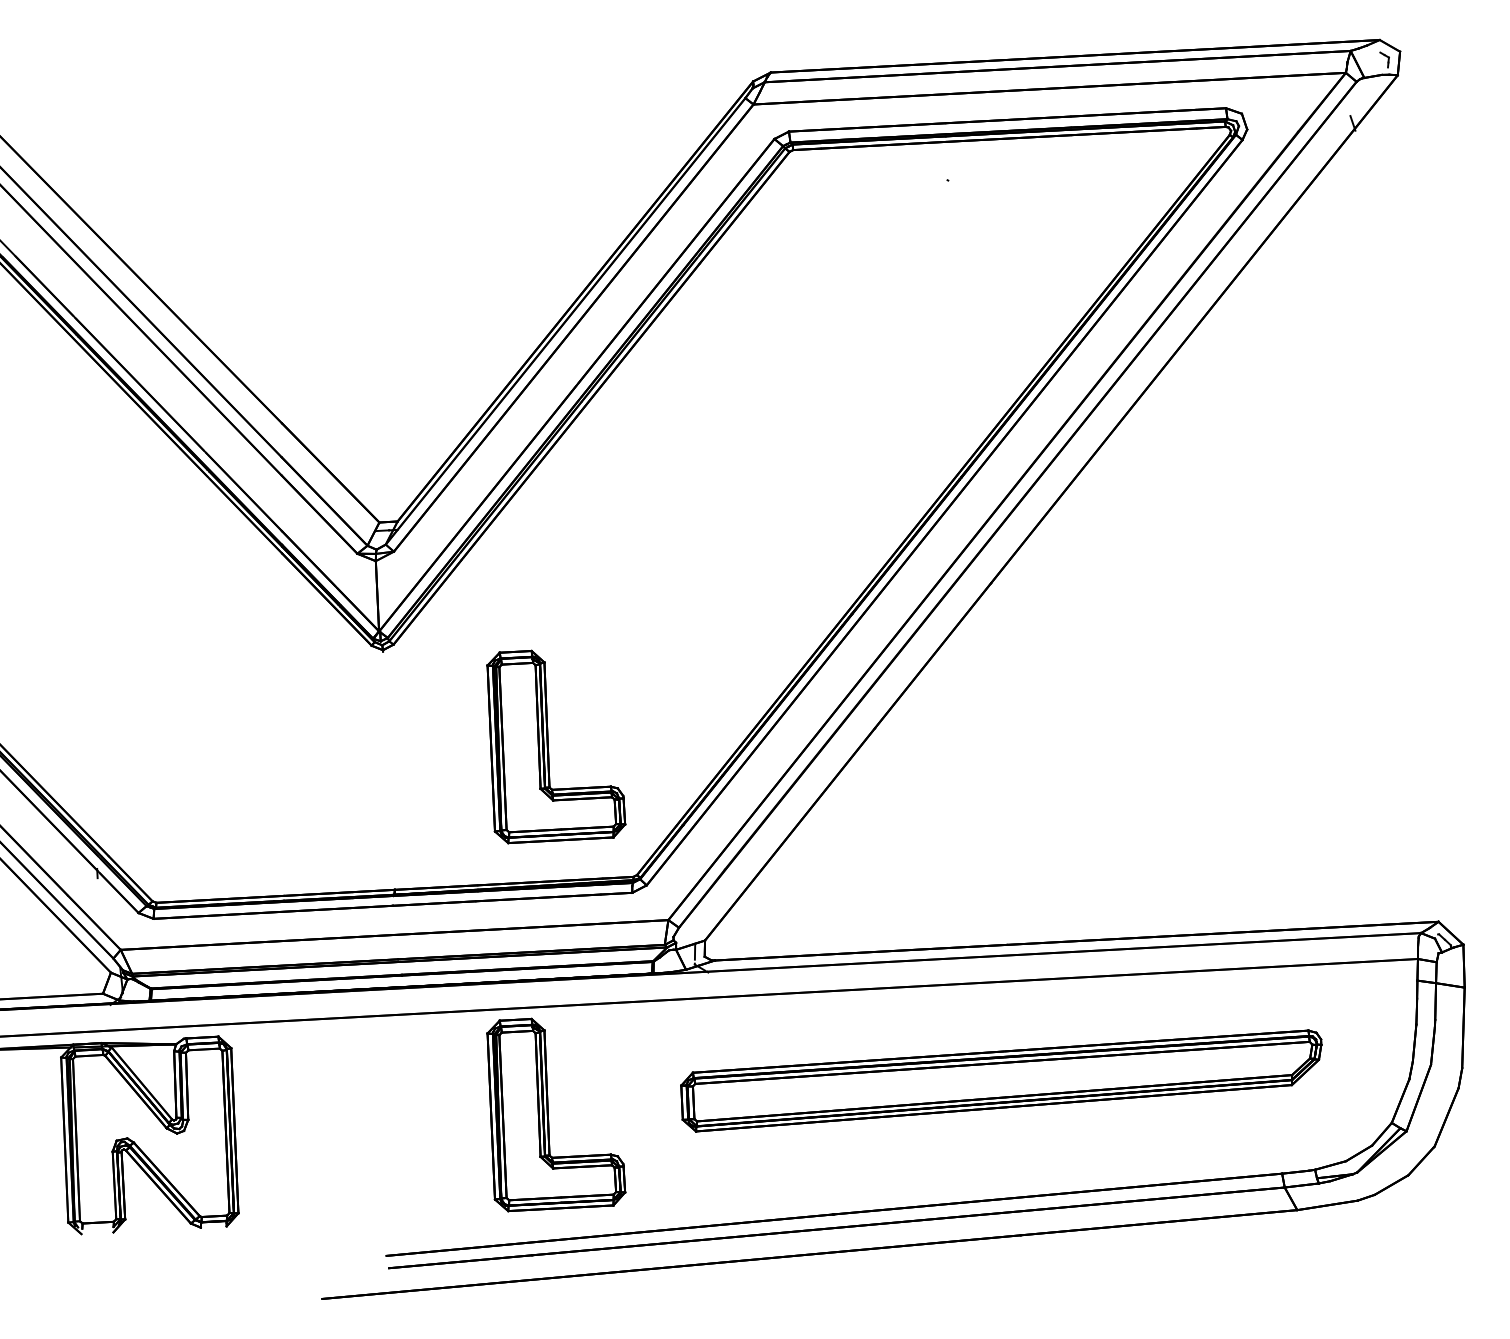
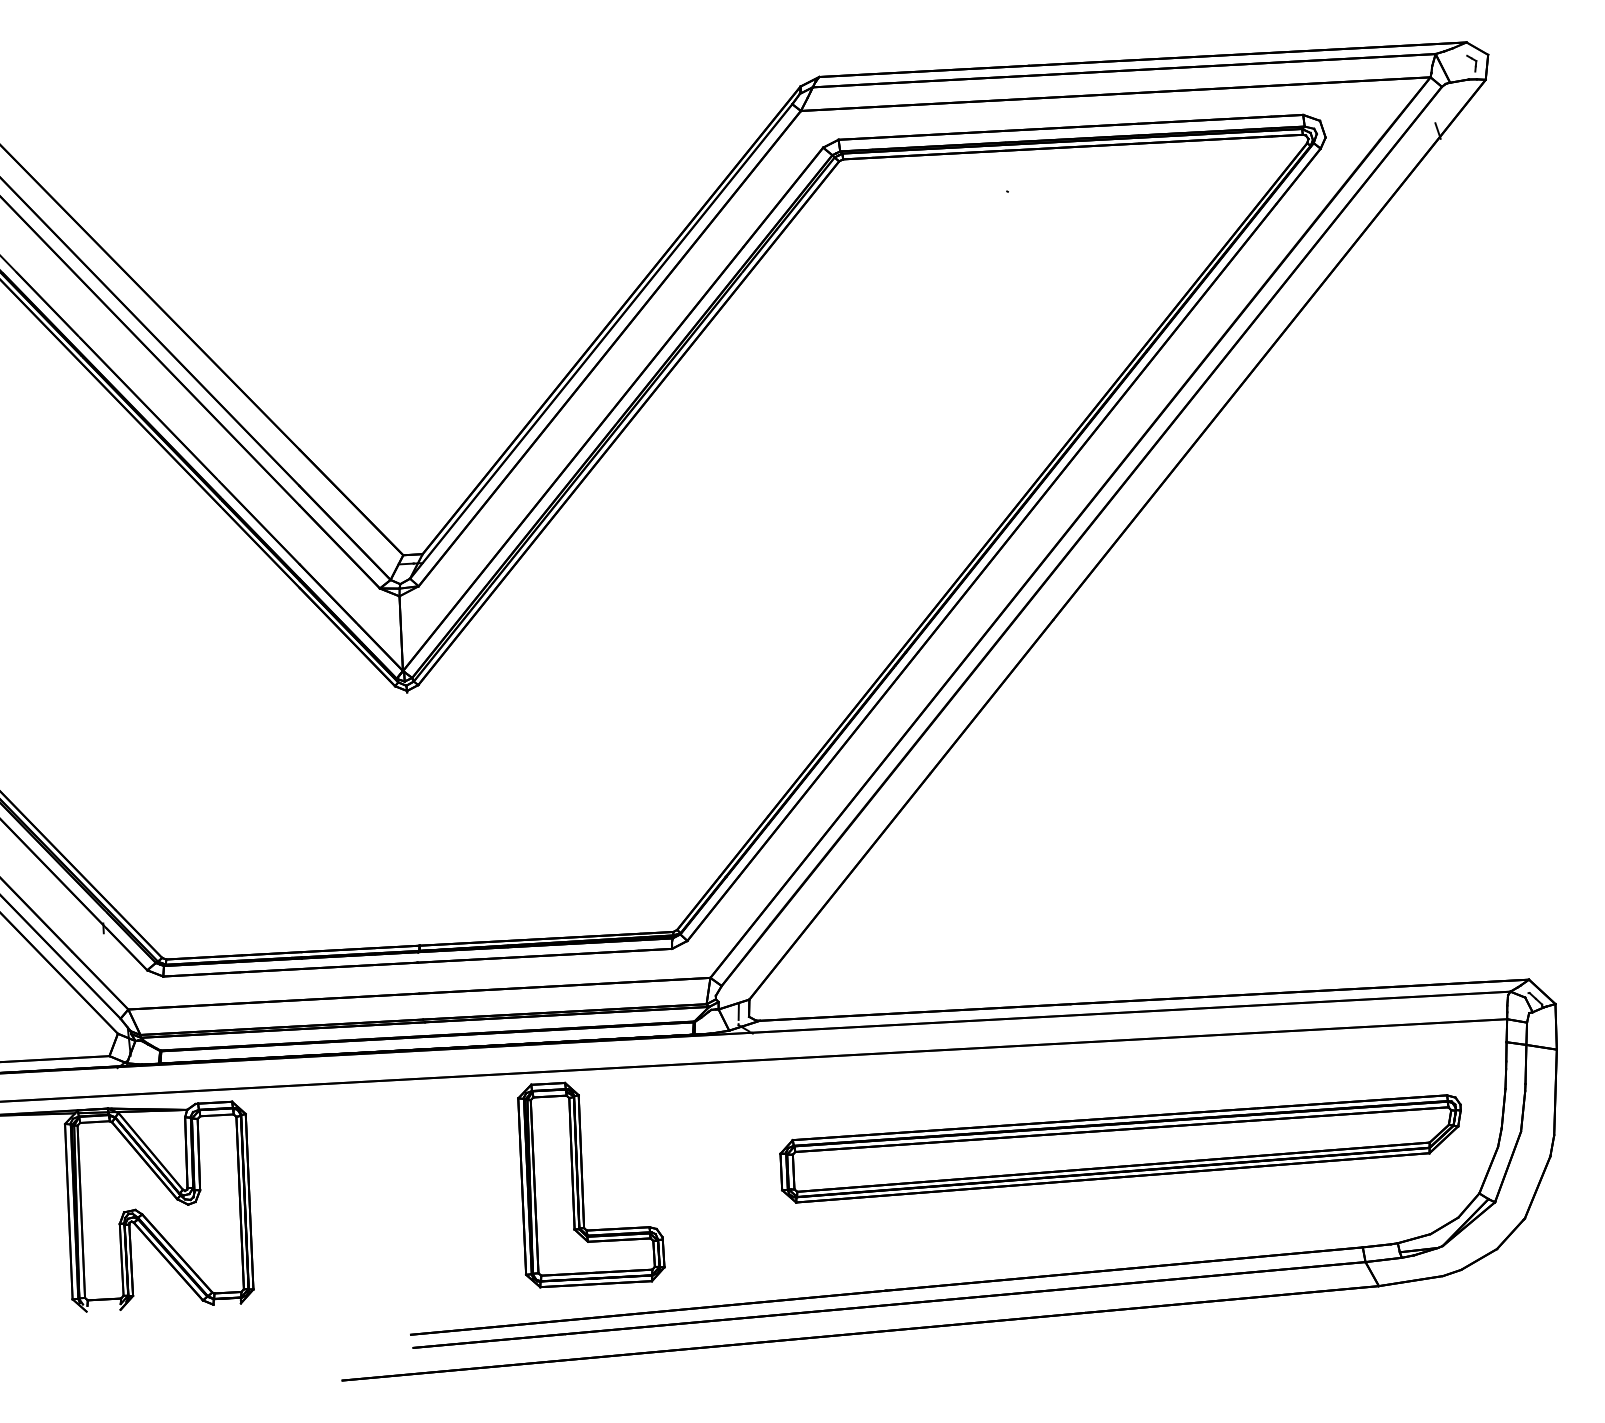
part: (548, 746) -> (583, 793), removed
part: (1001, 1080) -> (1120, 1148), moved

